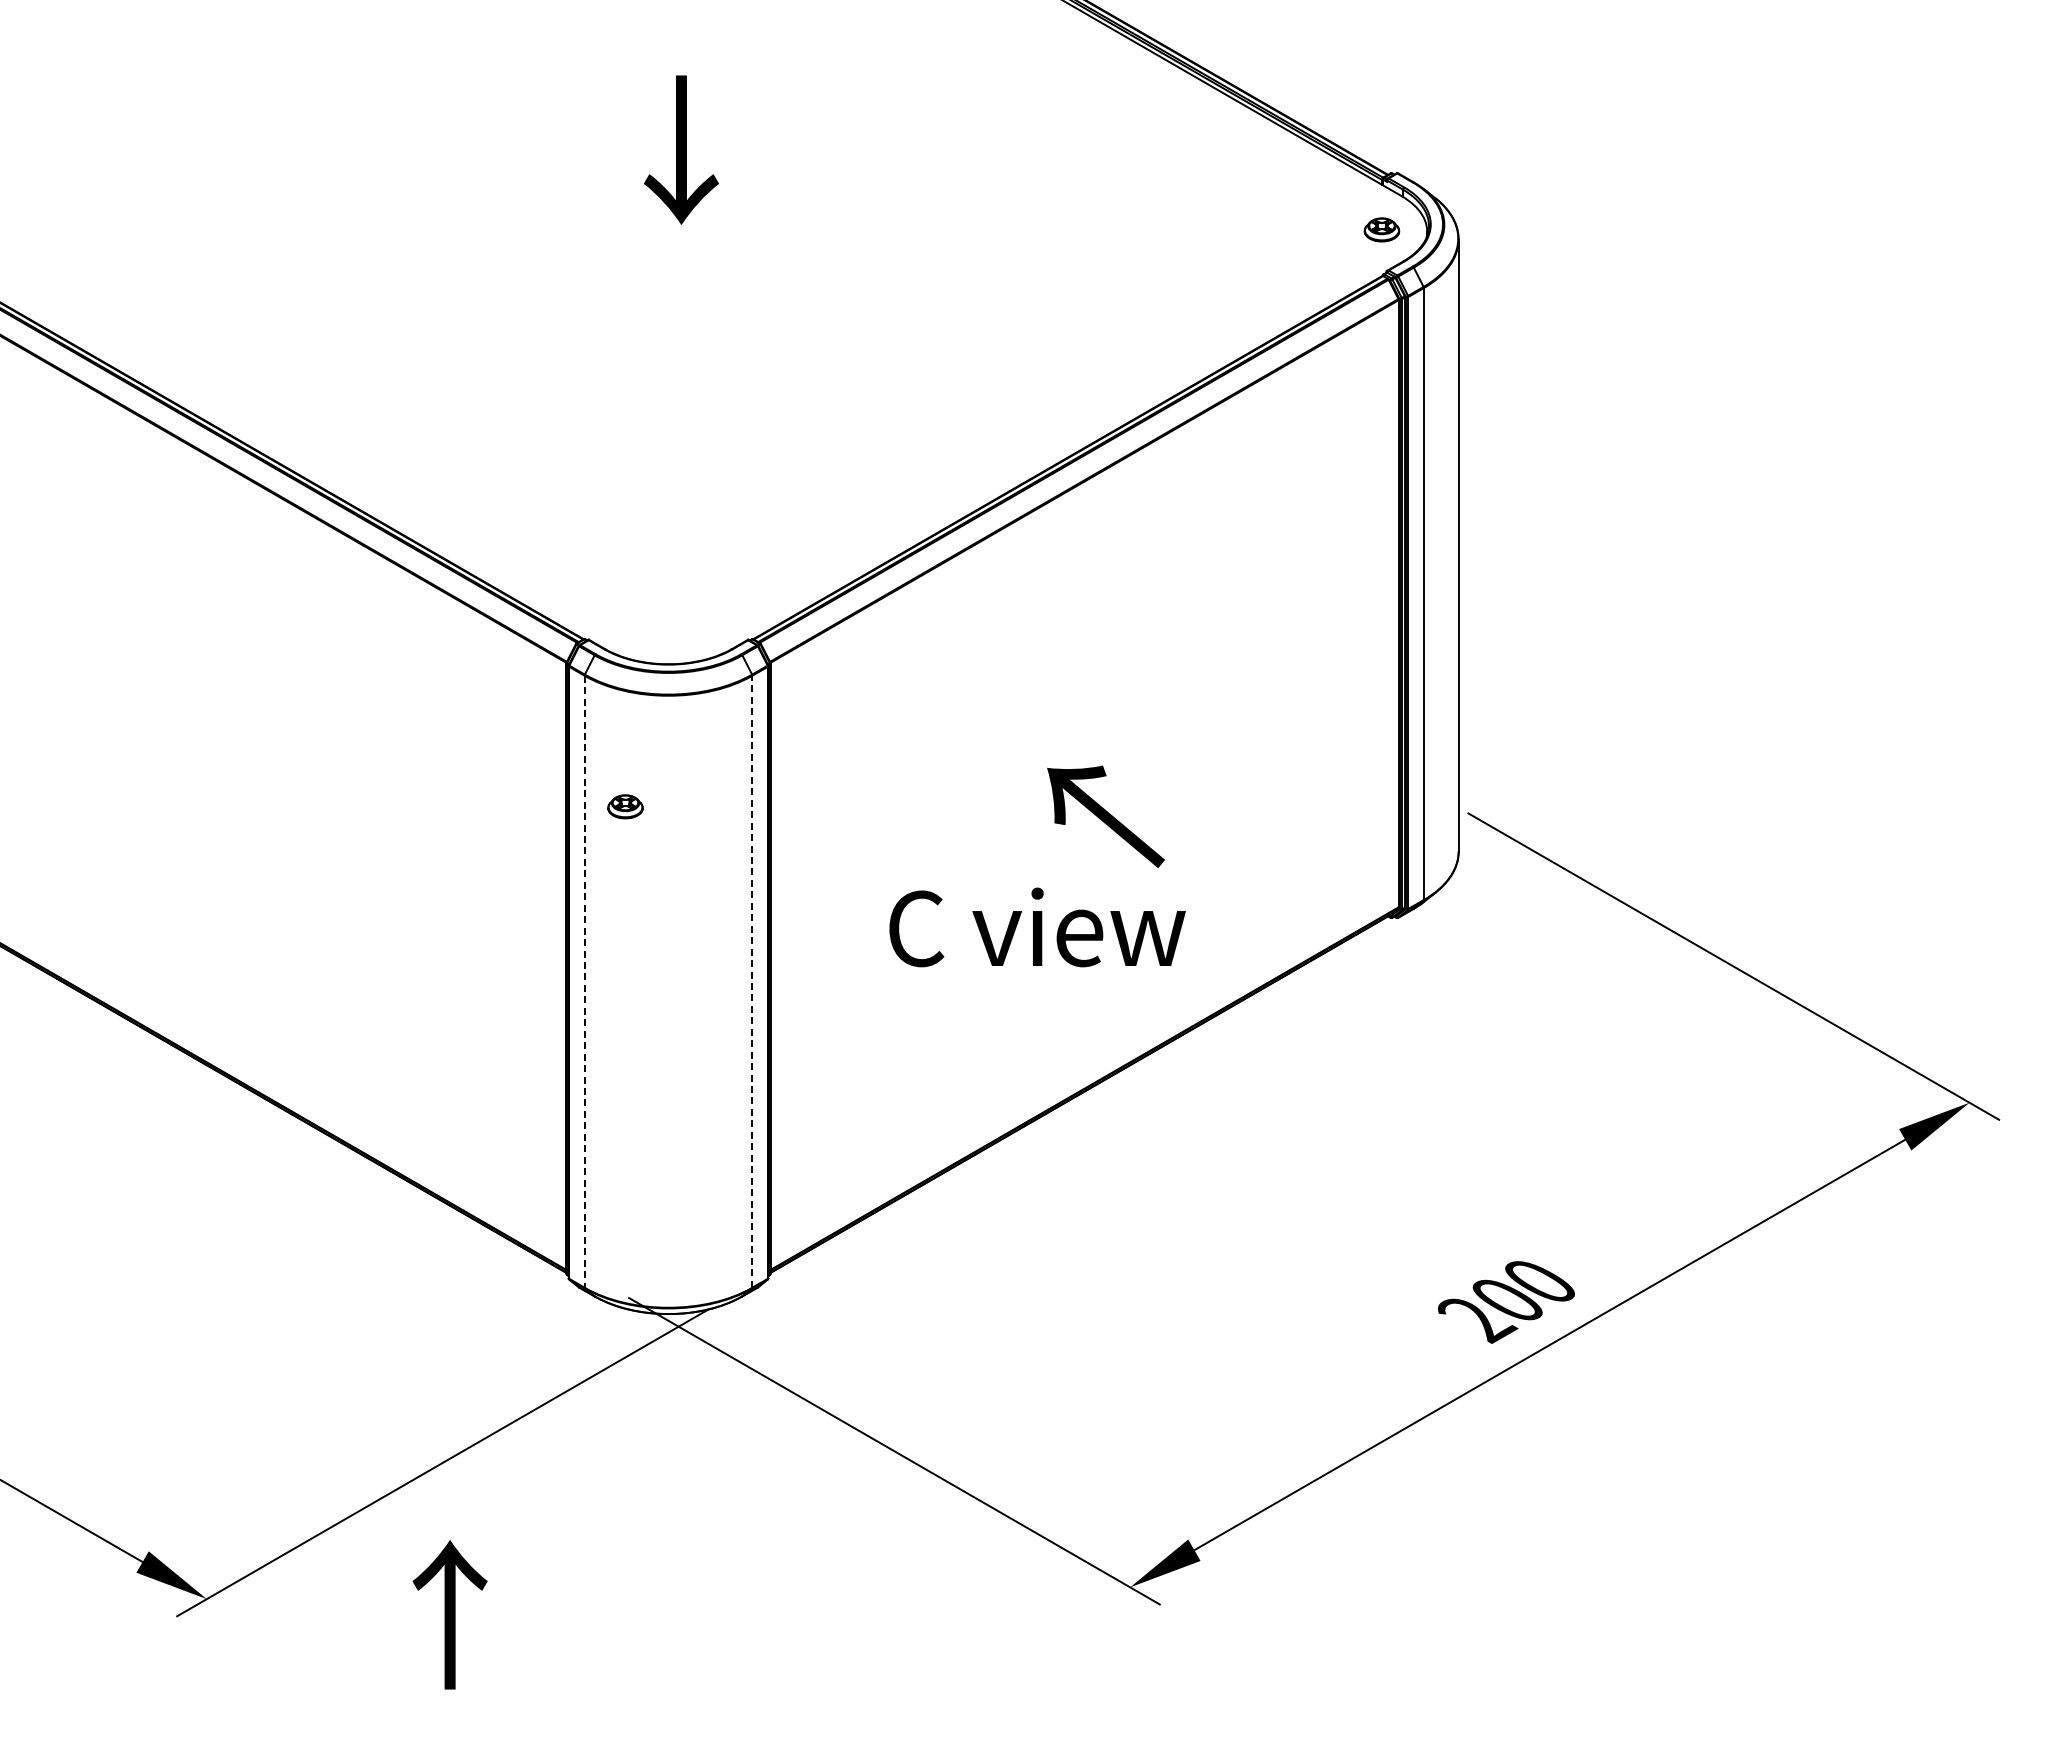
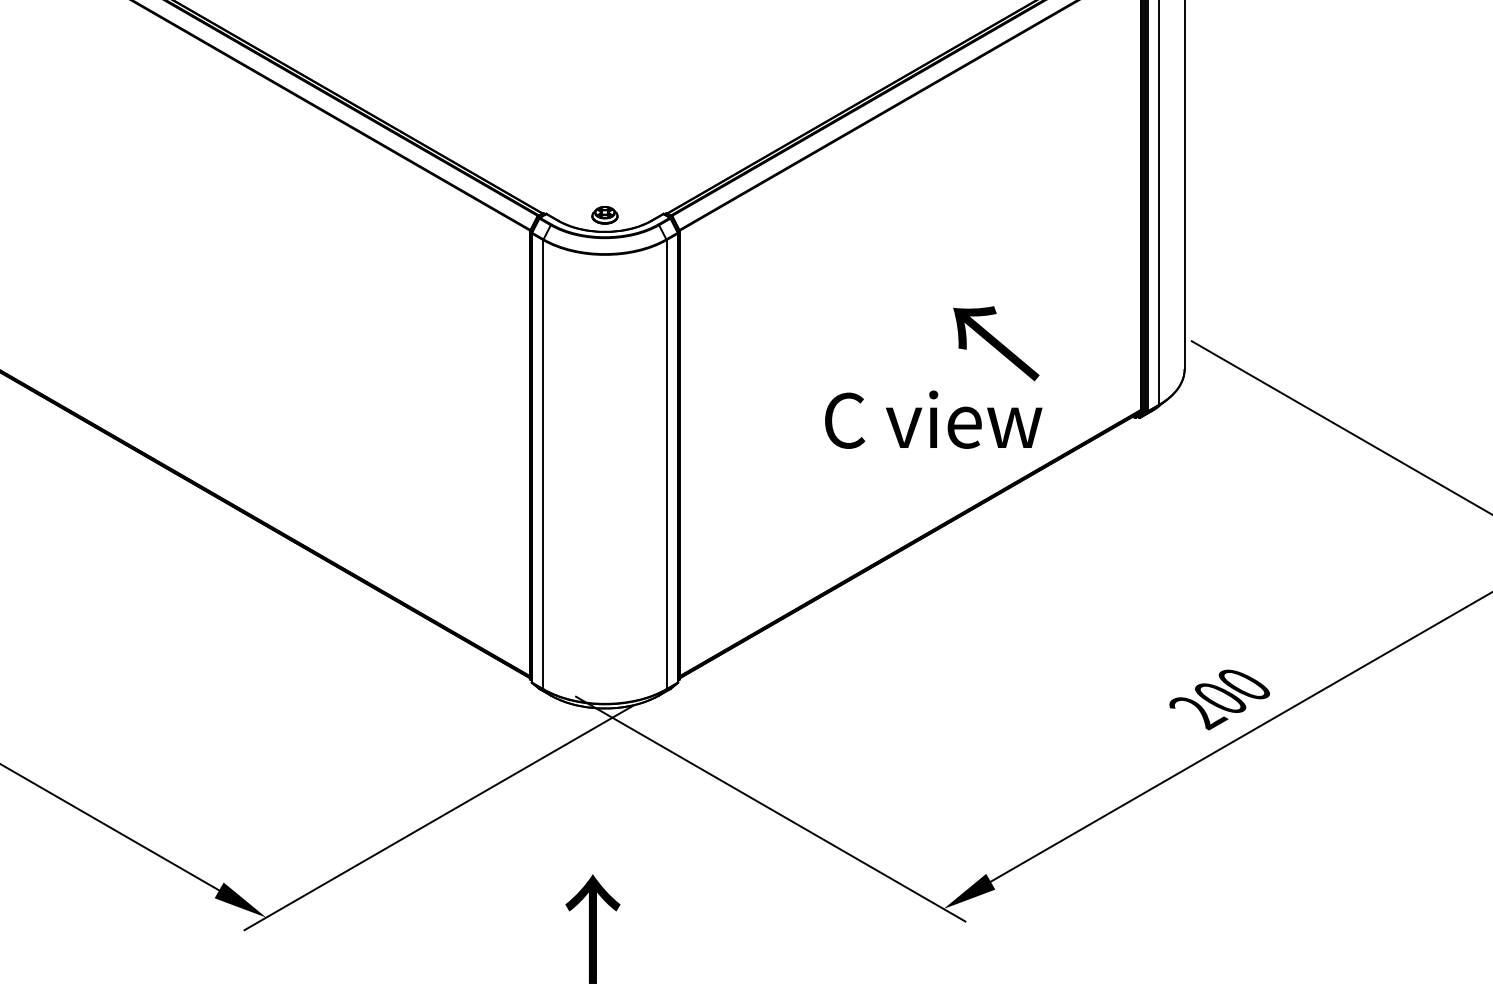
part: (625, 806) -> (604, 215), moved
text: (1105, 816) -> (995, 343), moved
text: (1037, 927) -> (933, 419), moved
line: (584, 981) -> (543, 464), dashed -> solid
line: (752, 981) -> (666, 464), dashed -> solid
text: (449, 1614) -> (592, 928), moved

